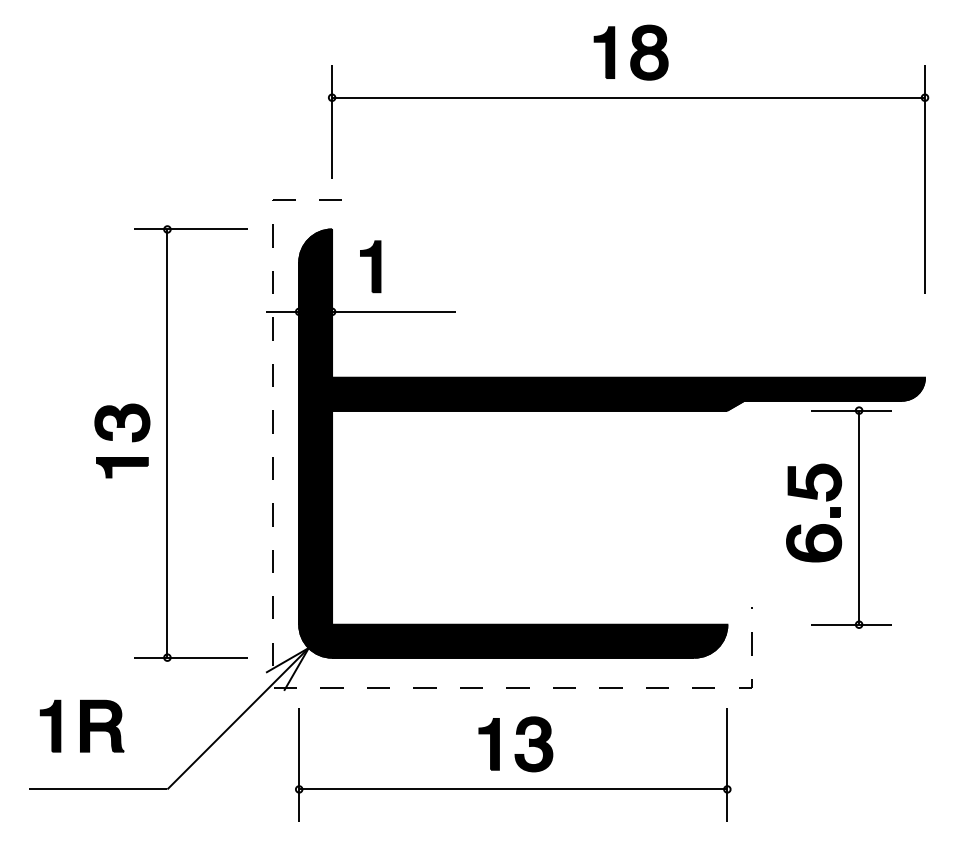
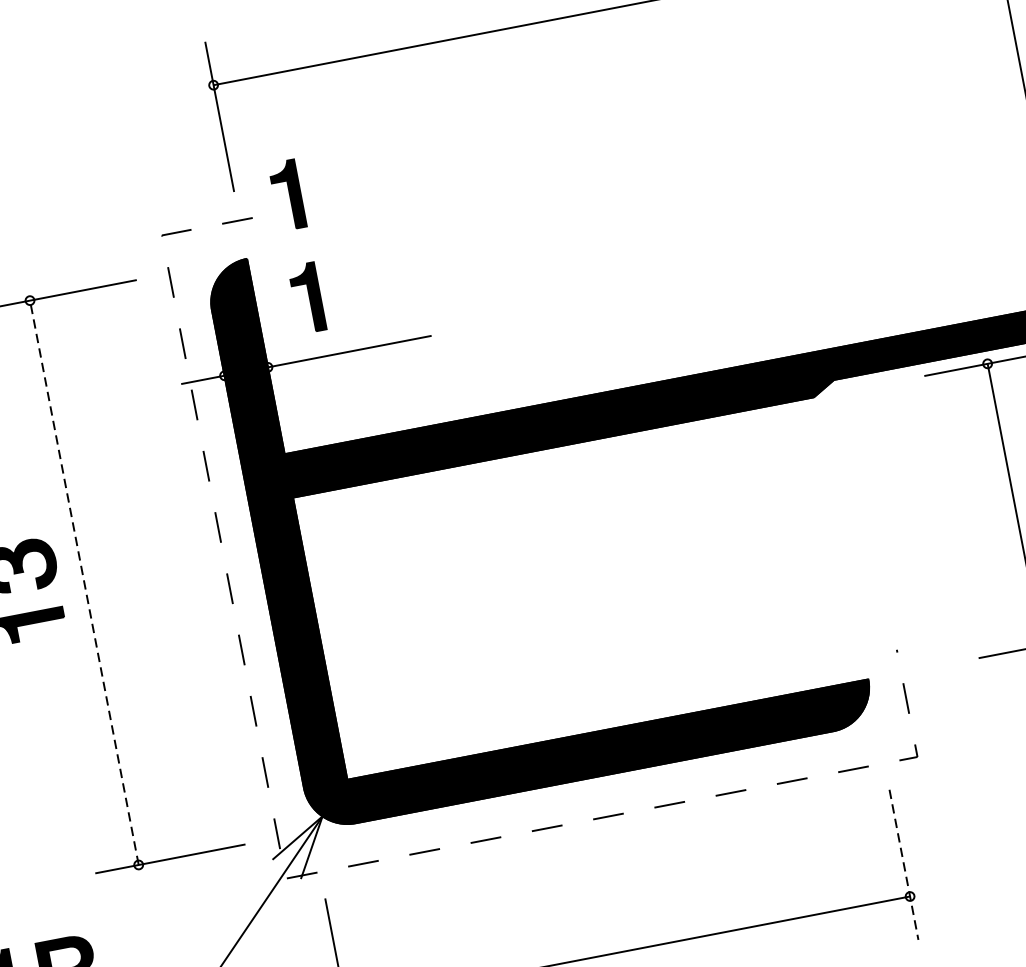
part: (370, 188) -> (287, 195), added
line: (167, 443) -> (84, 582), solid -> dashed
part: (817, 524) -> (961, 524), removed
part: (515, 754) -> (622, 904), removed
line: (727, 765) -> (904, 864), solid -> dashed

